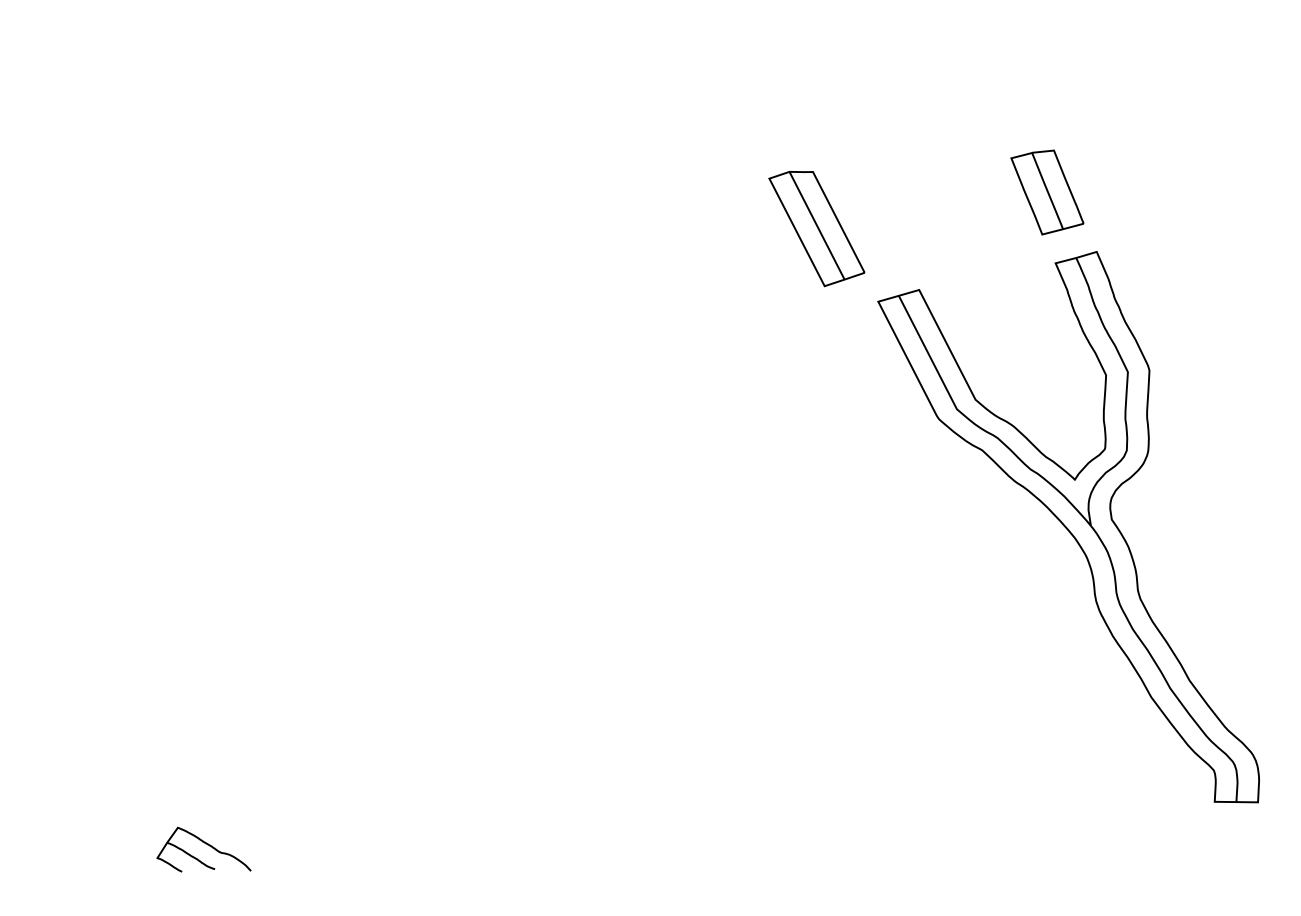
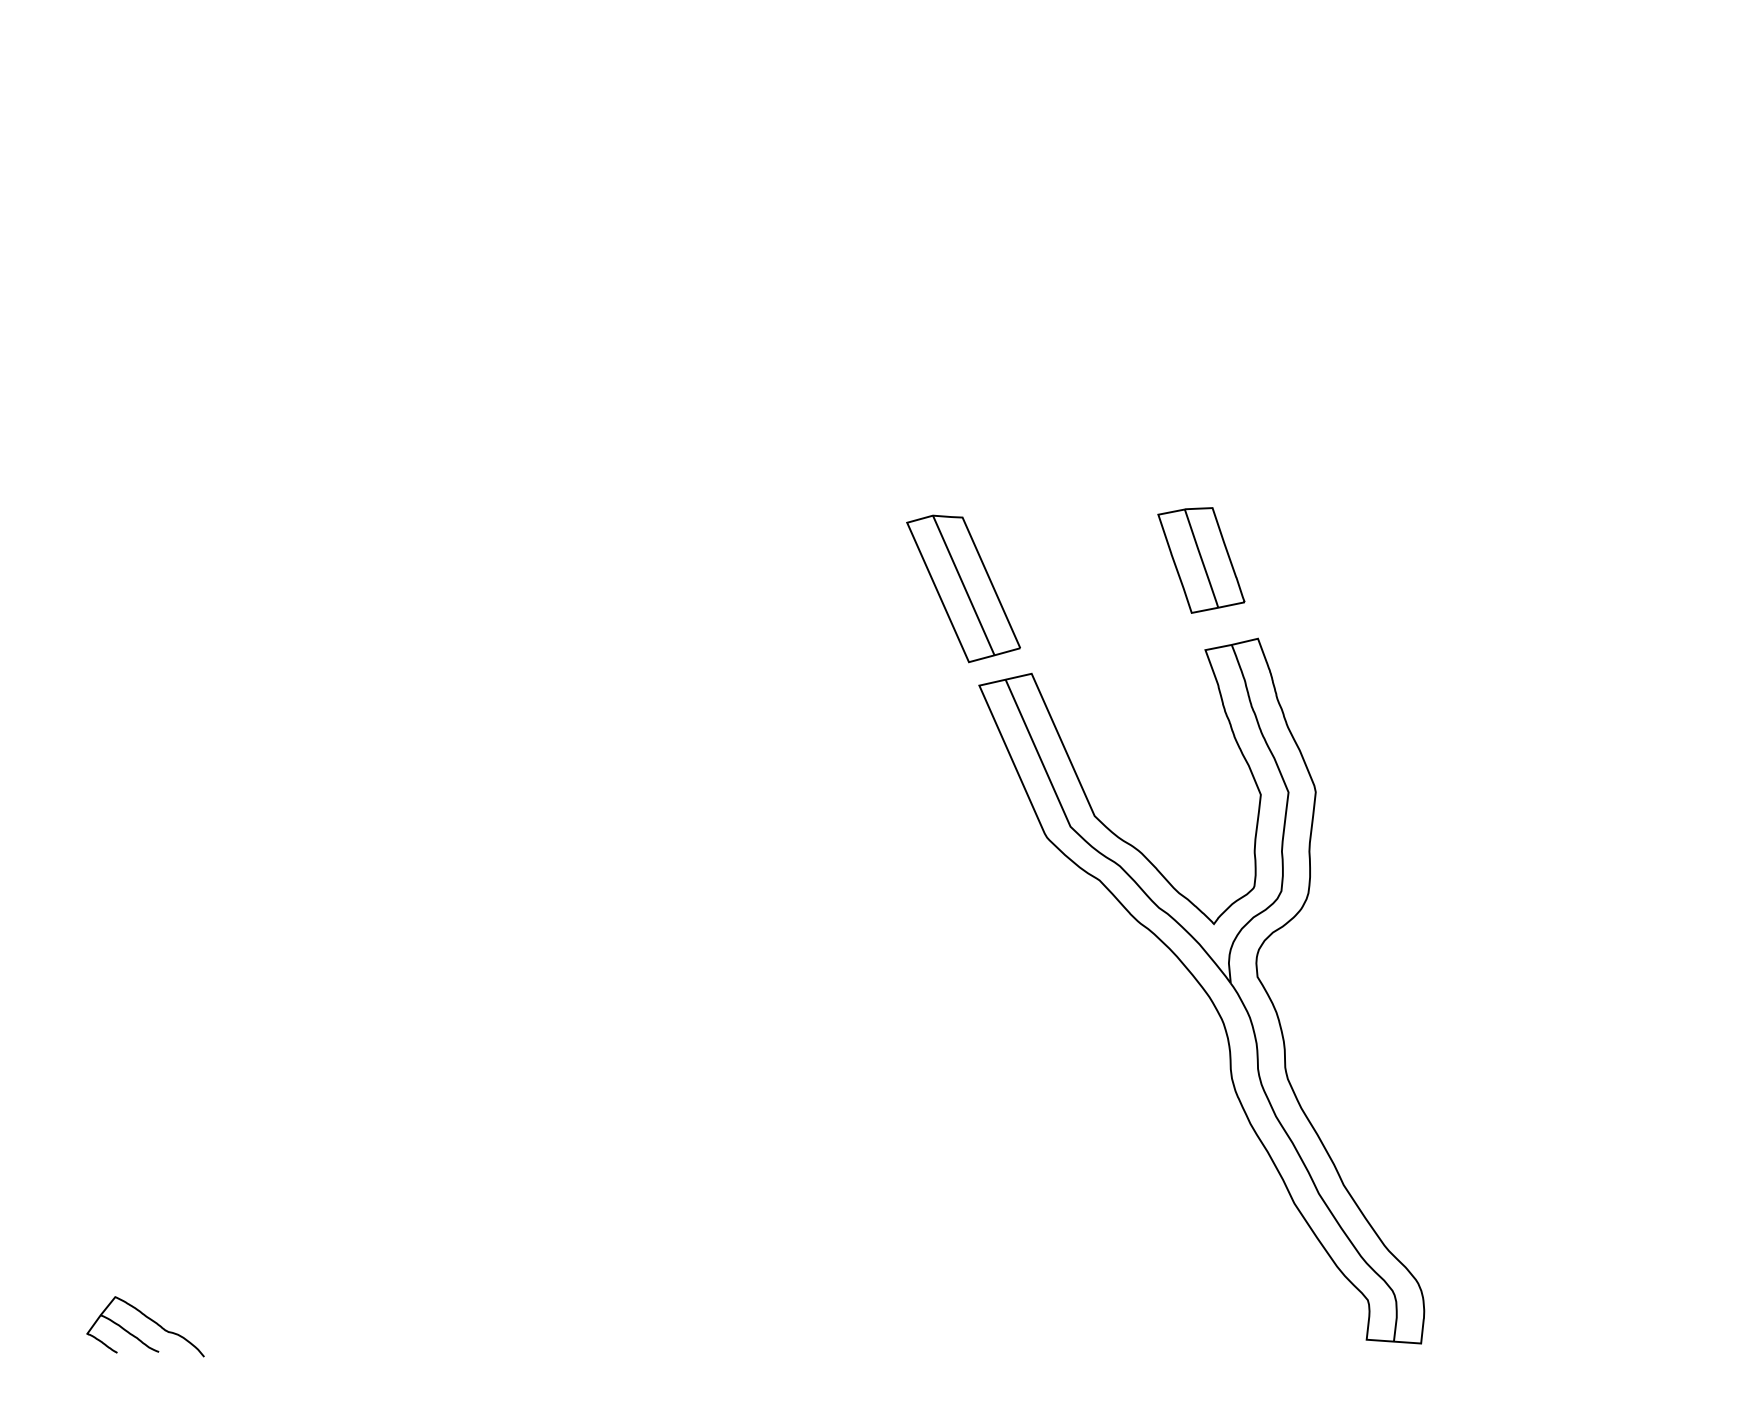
part: (1047, 192) -> (1201, 560), moved
part: (1068, 532) -> (1201, 990), moved

